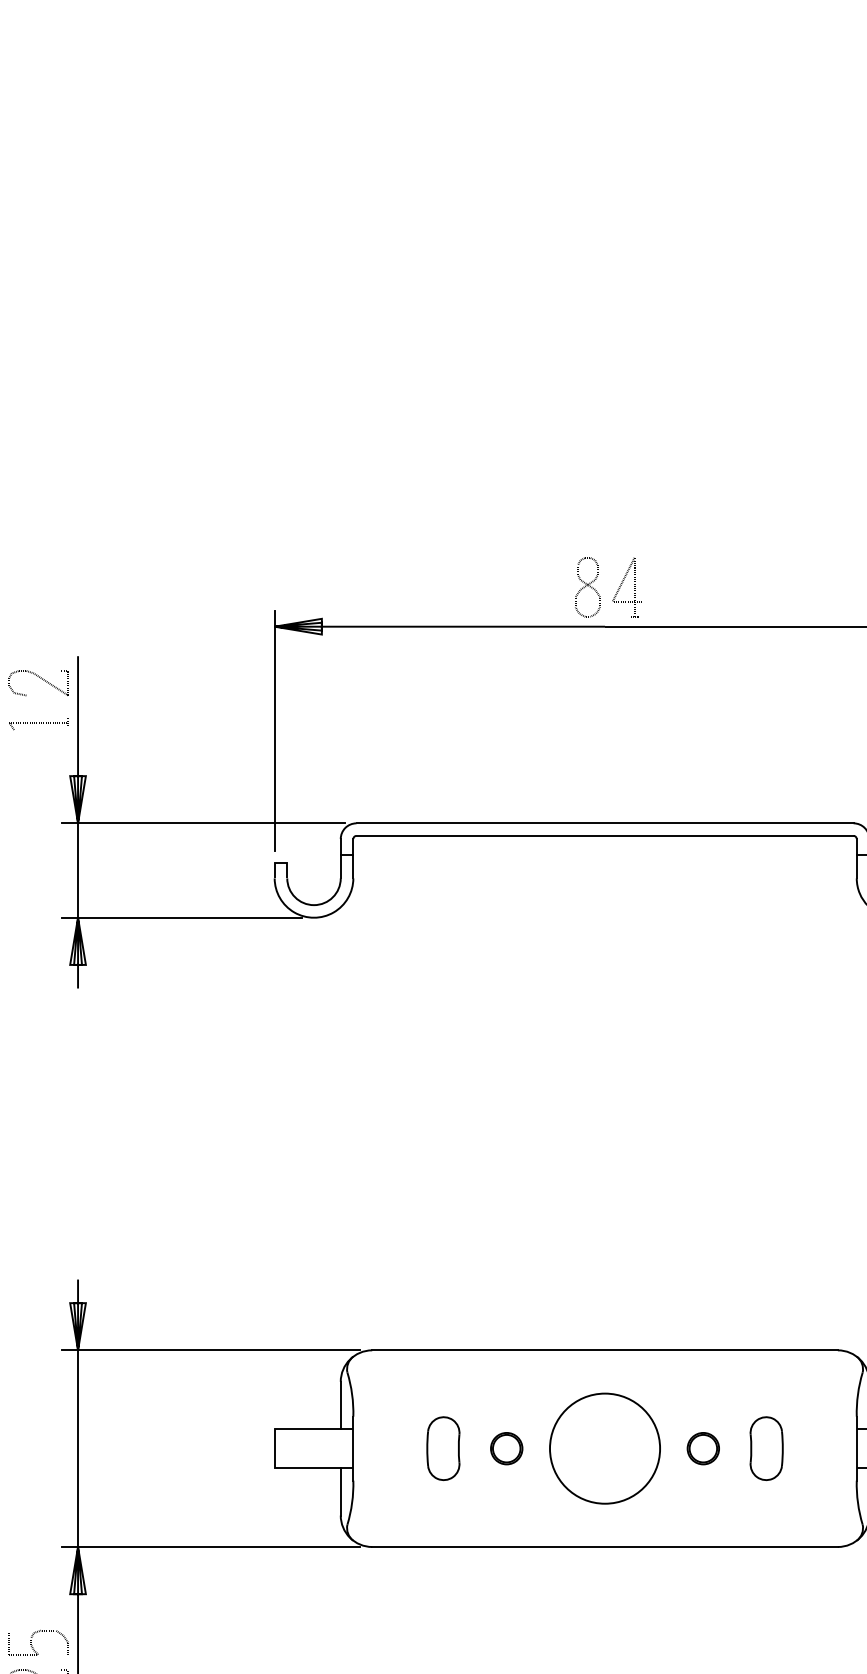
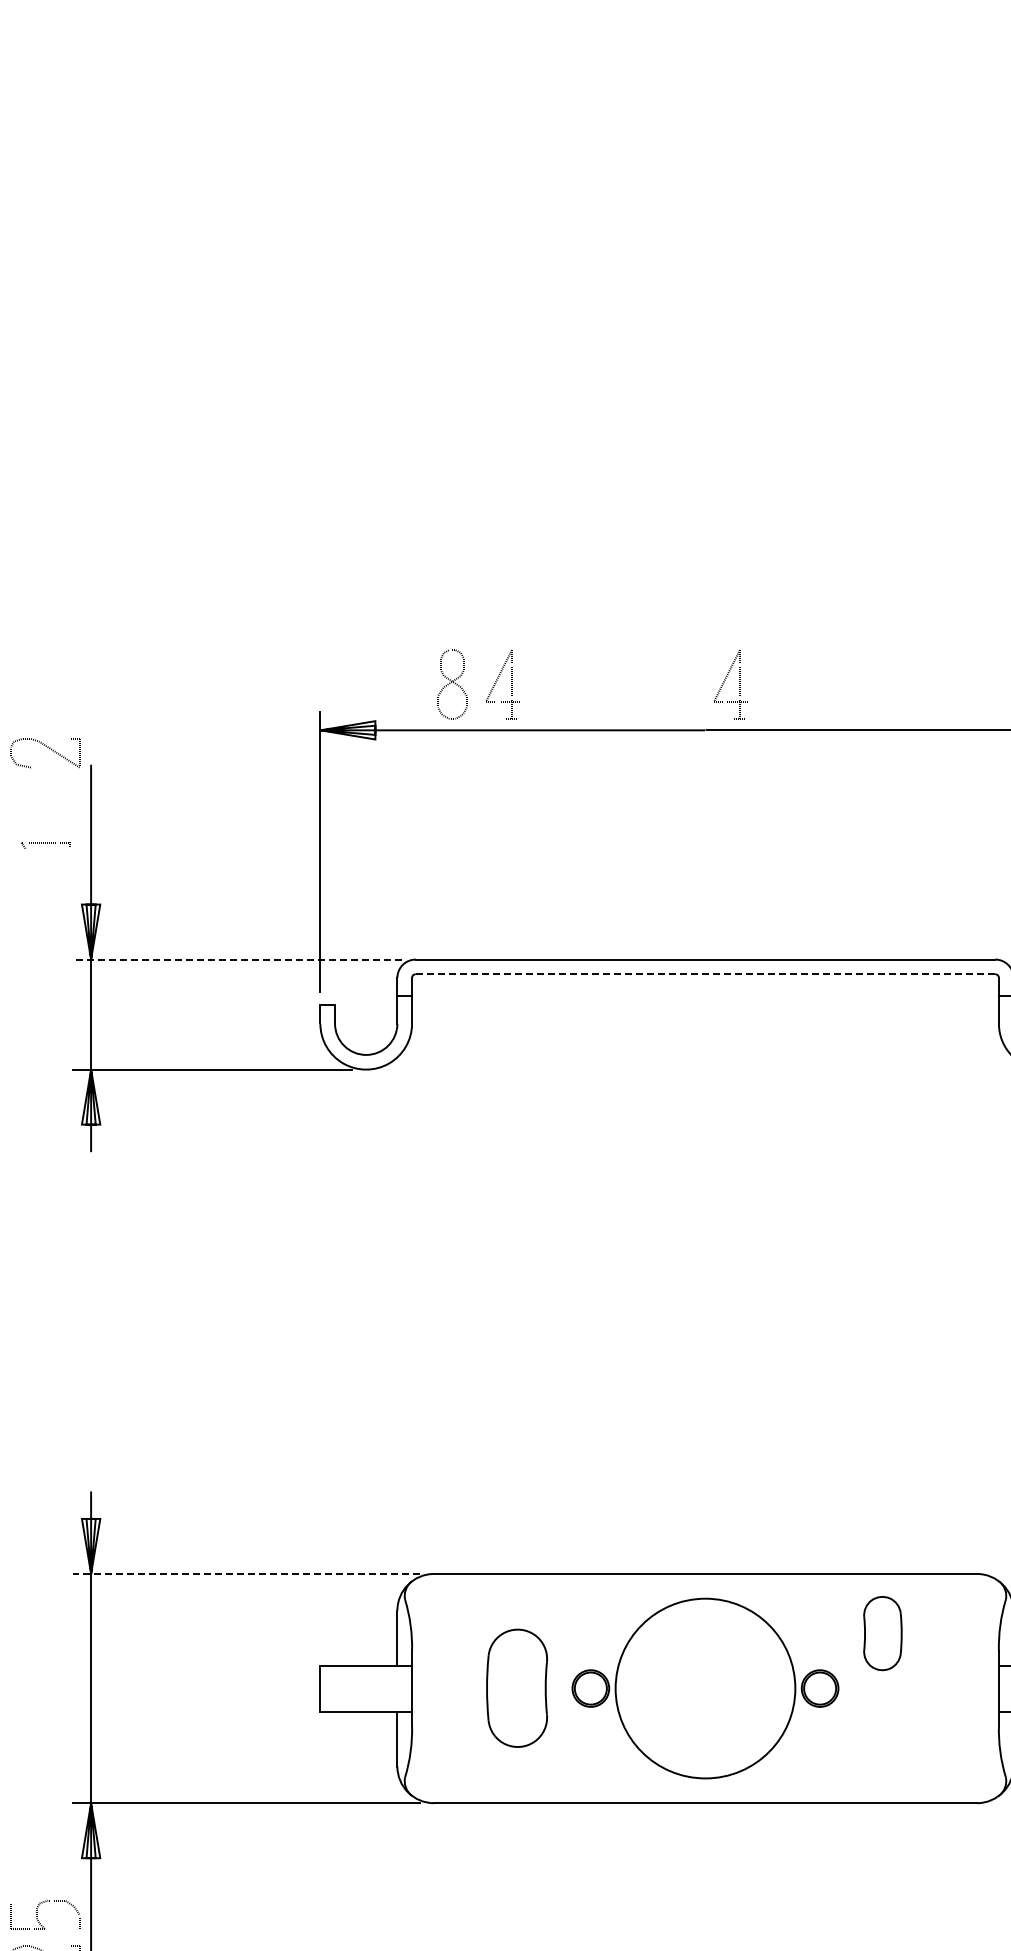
part: (425, 585) -> (496, 682), added
part: (587, 587) -> (452, 684), moved
curve: (42, 680) -> (49, 749), moved
part: (38, 723) -> (45, 843), size x0.7
line: (203, 823) -> (237, 959), solid -> dashed
line: (605, 836) -> (705, 974), solid -> dashed
line: (211, 1349) -> (246, 1573), solid -> dashed
part: (442, 1448) -> (516, 1688), size x1.6
circle: (605, 1448) -> (705, 1688), size x1.4
part: (766, 1448) -> (882, 1633), moved

